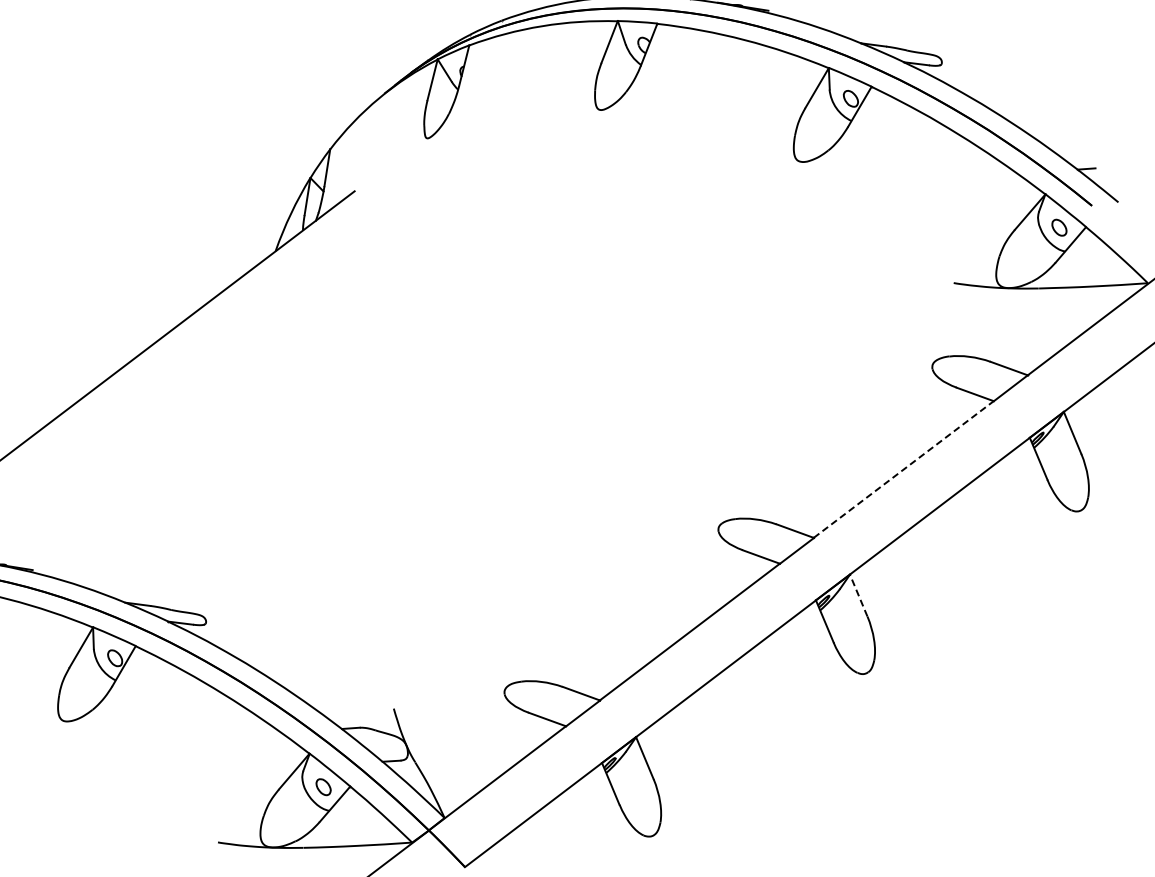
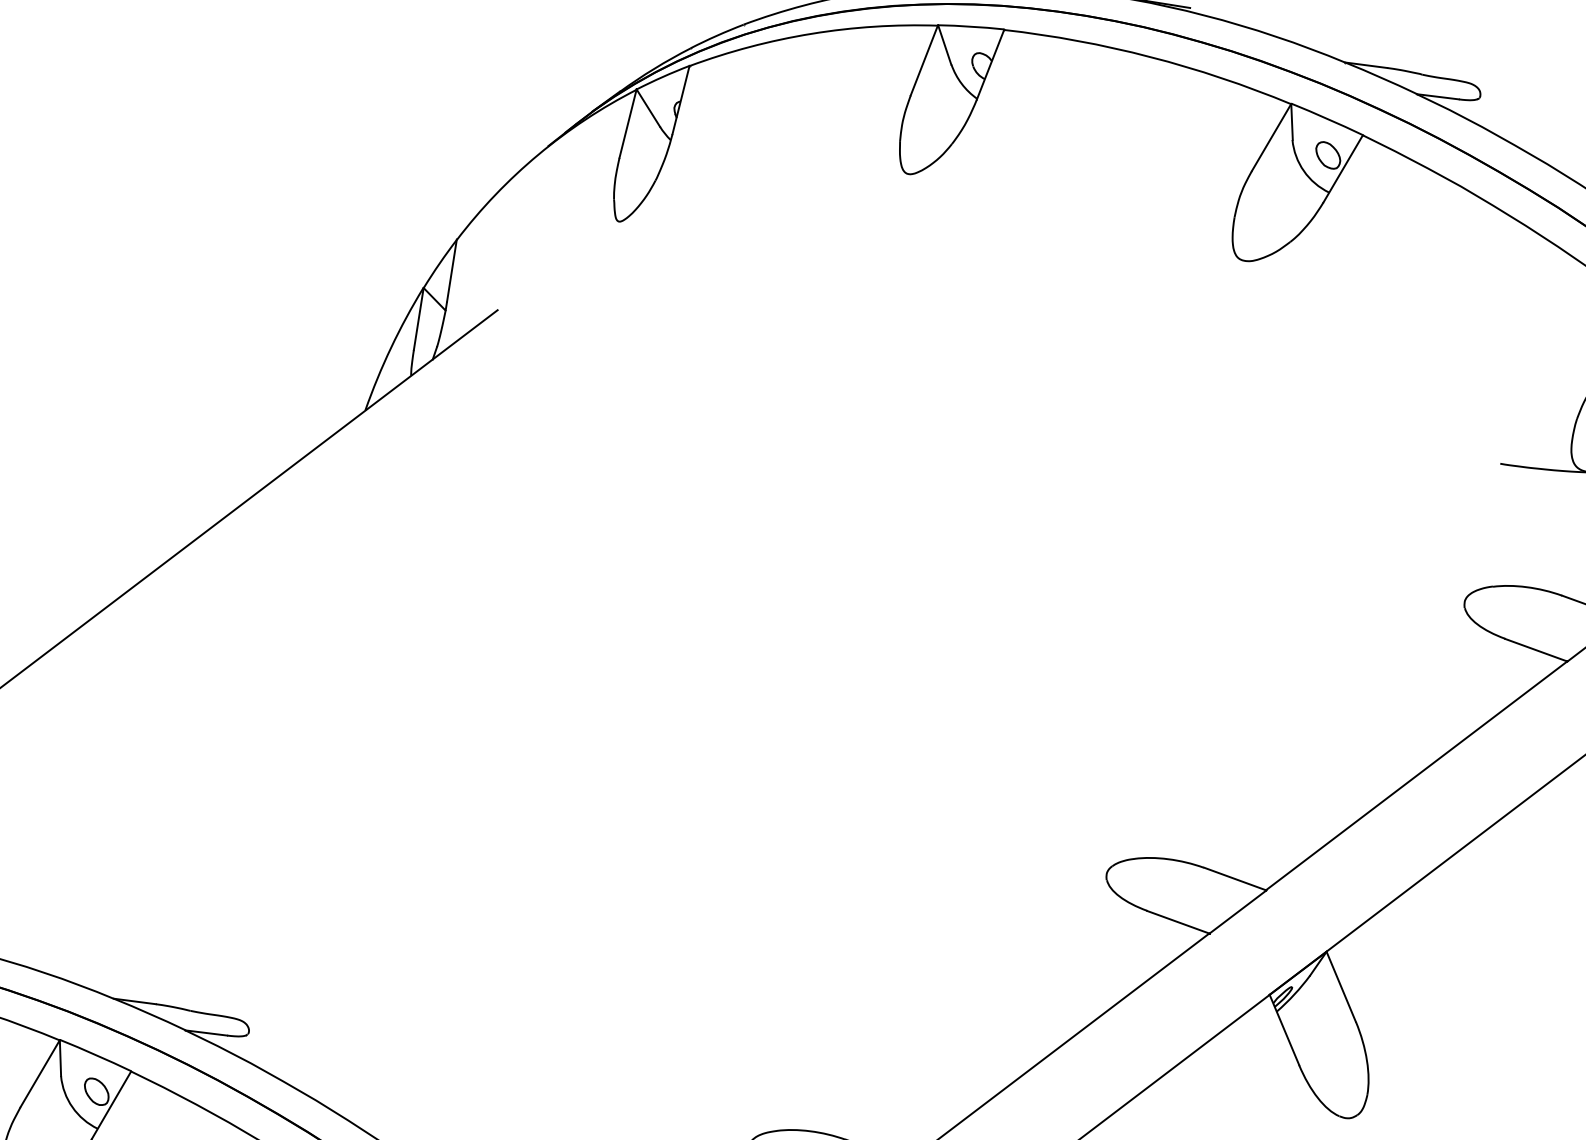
line: (904, 469) -> (1417, 775), dashed -> solid
line: (858, 595) -> (1340, 986), dashed -> solid

